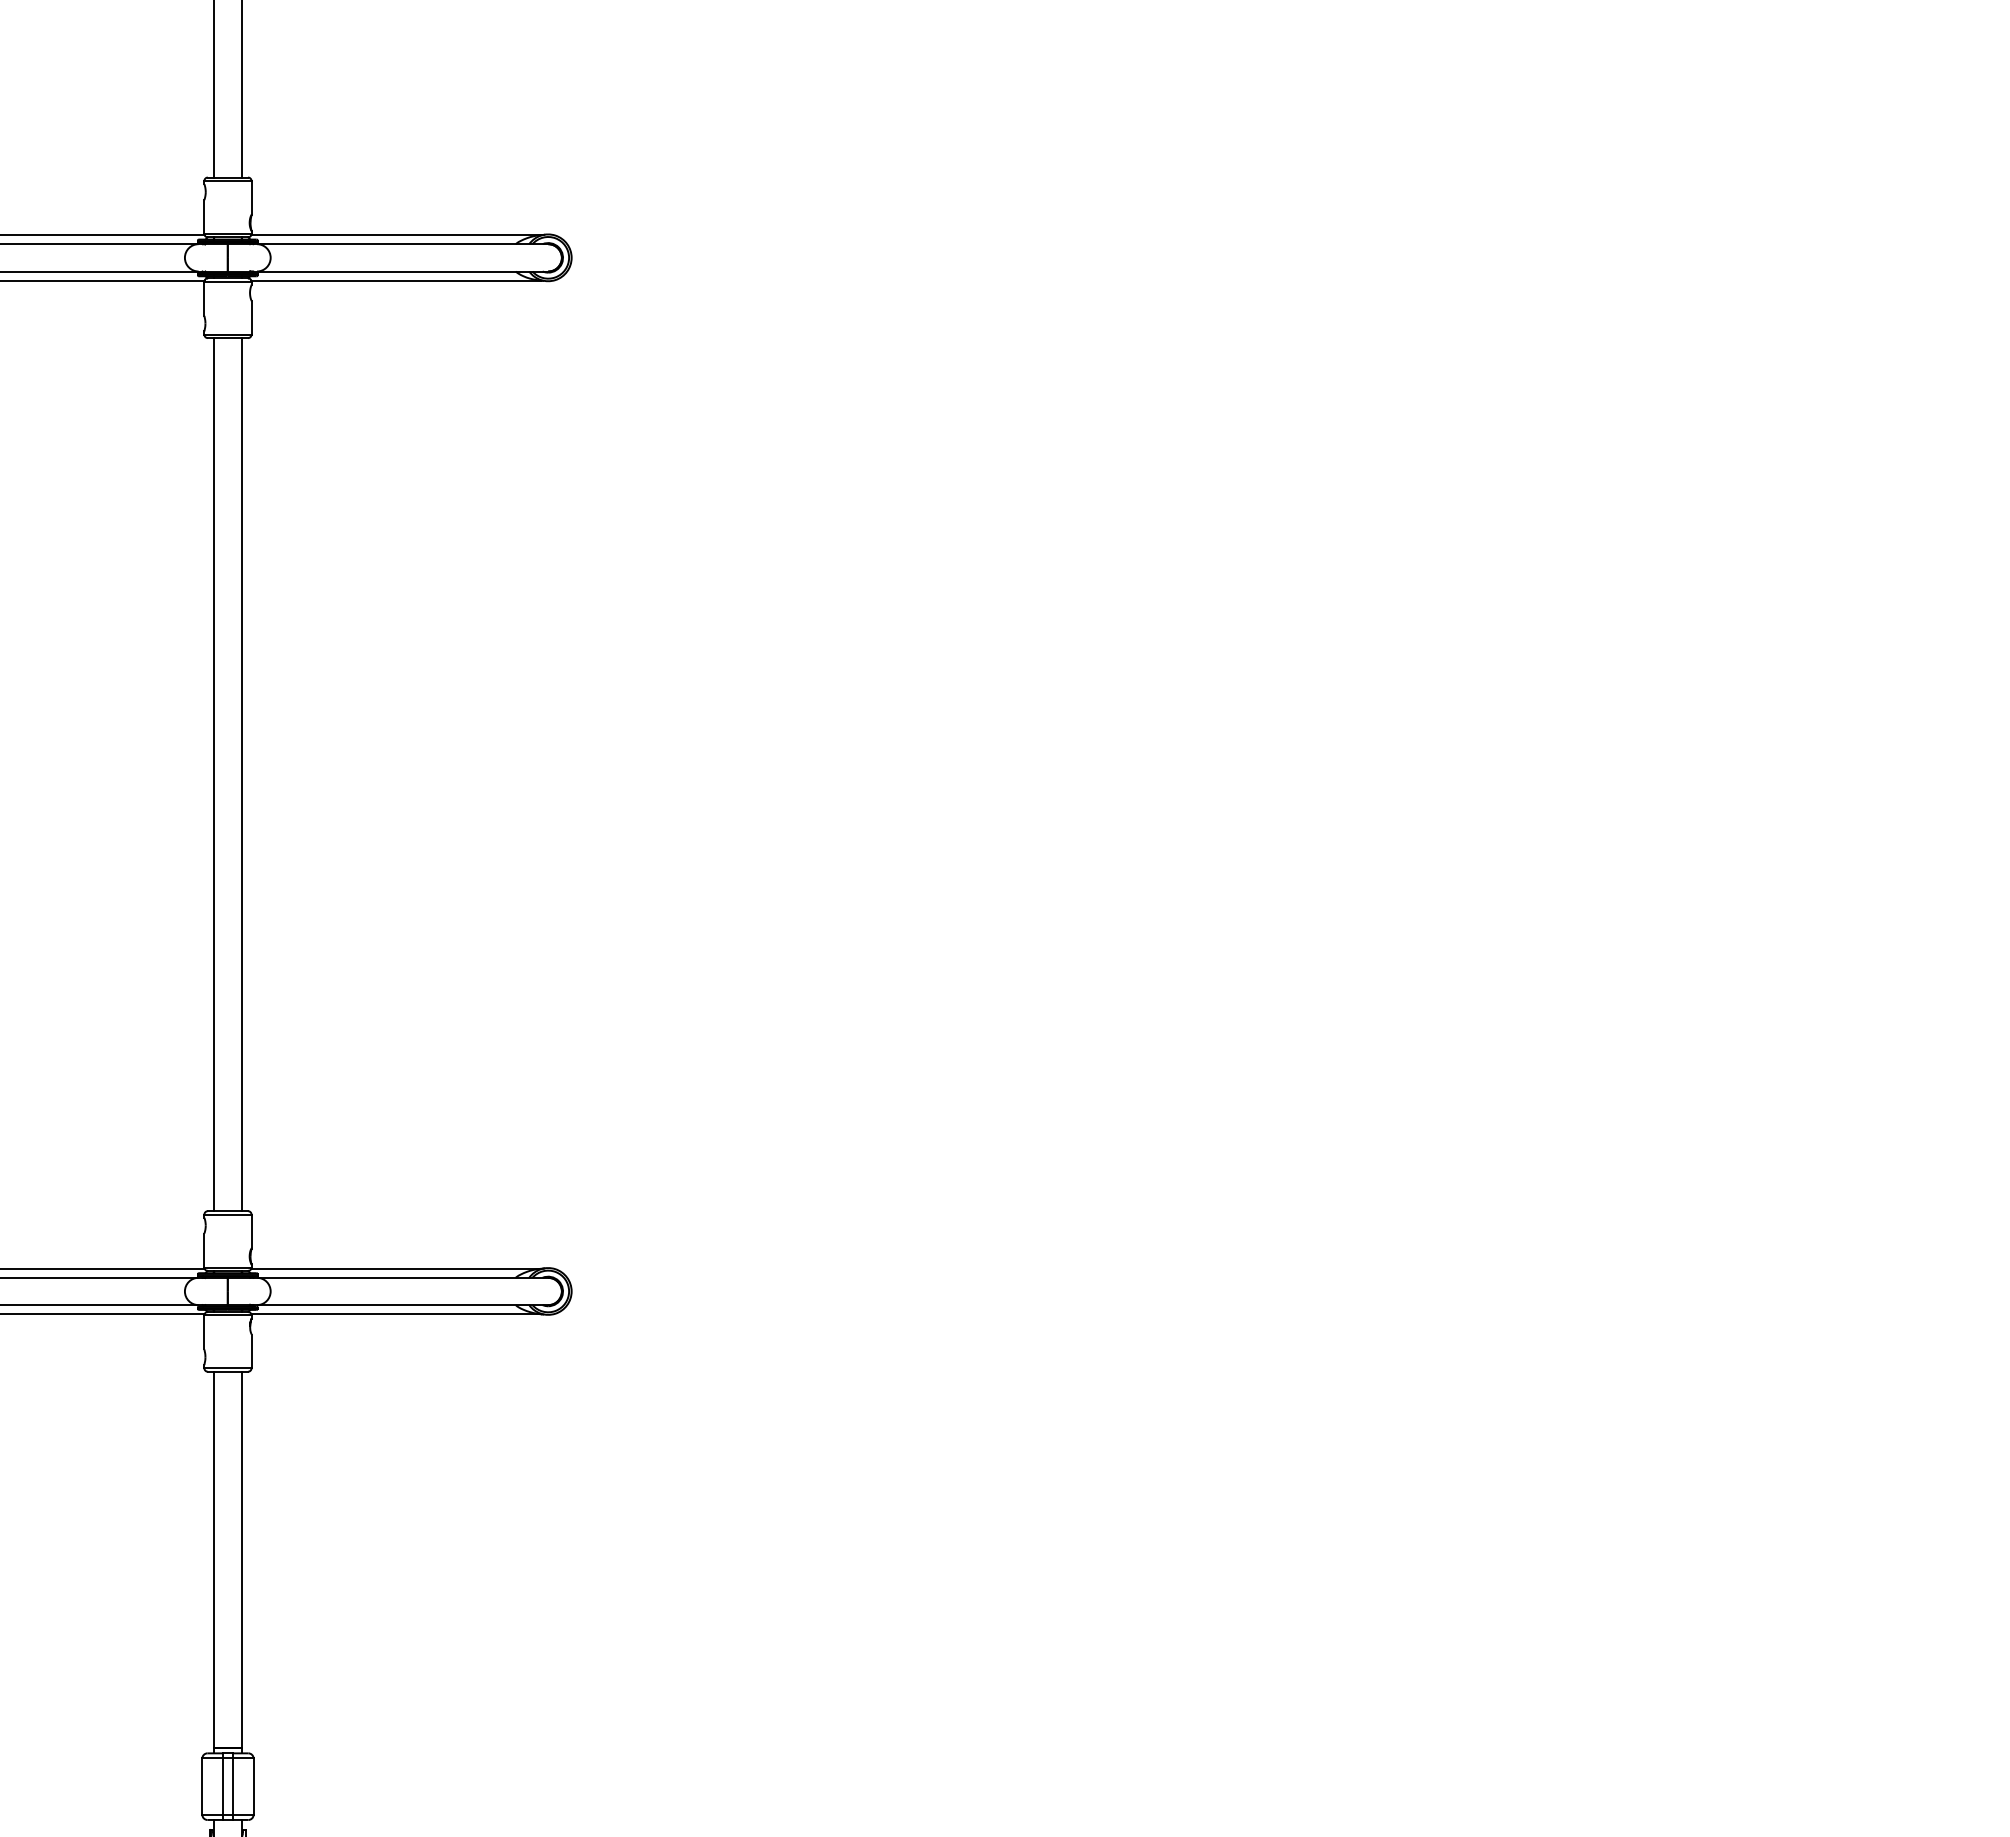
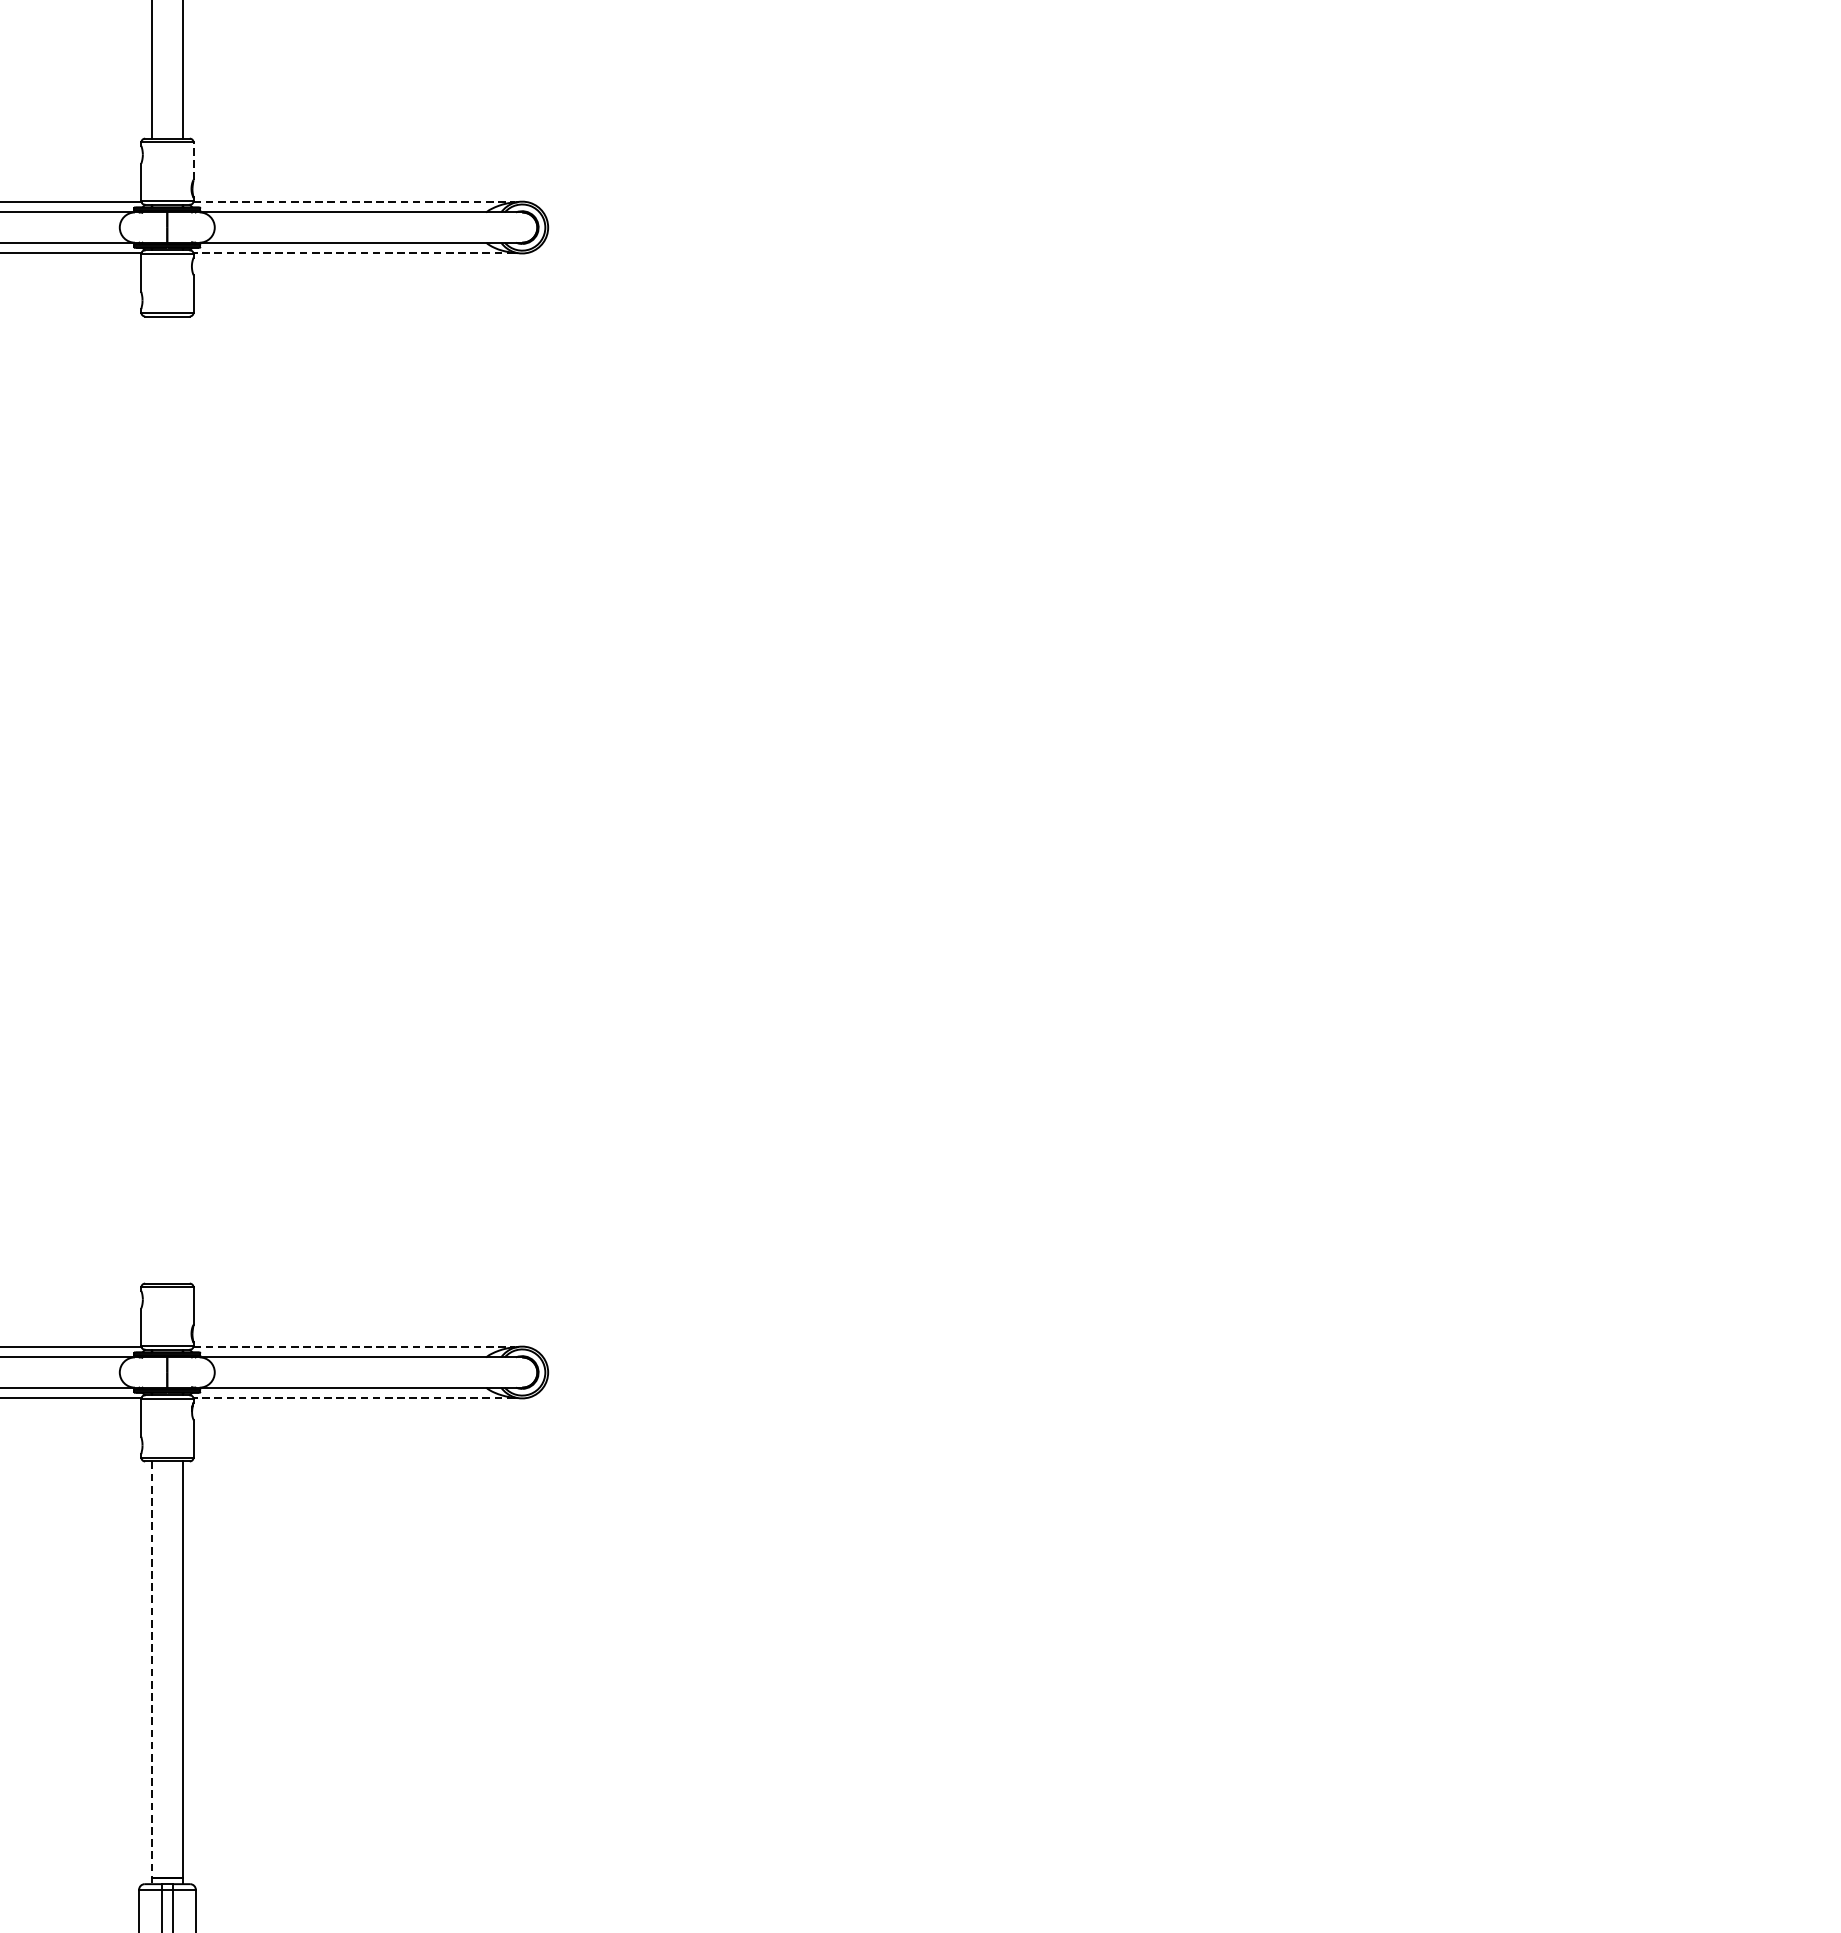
line: (251, 197) -> (193, 160), solid -> dashed
line: (396, 235) -> (354, 202), solid -> dashed
line: (396, 280) -> (354, 252), solid -> dashed
line: (214, 774) -> (152, 799), removed
line: (241, 774) -> (182, 799), removed
line: (396, 1268) -> (354, 1347), solid -> dashed
line: (396, 1314) -> (354, 1398), solid -> dashed
line: (214, 1562) -> (152, 1672), solid -> dashed

